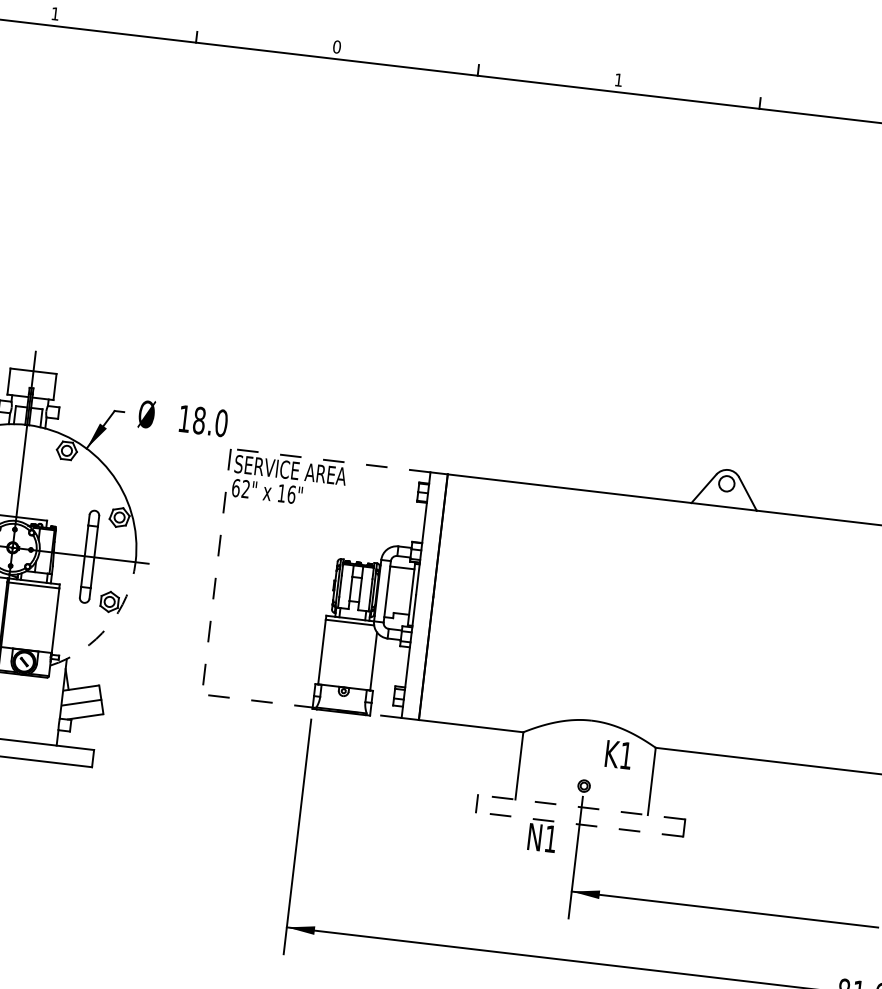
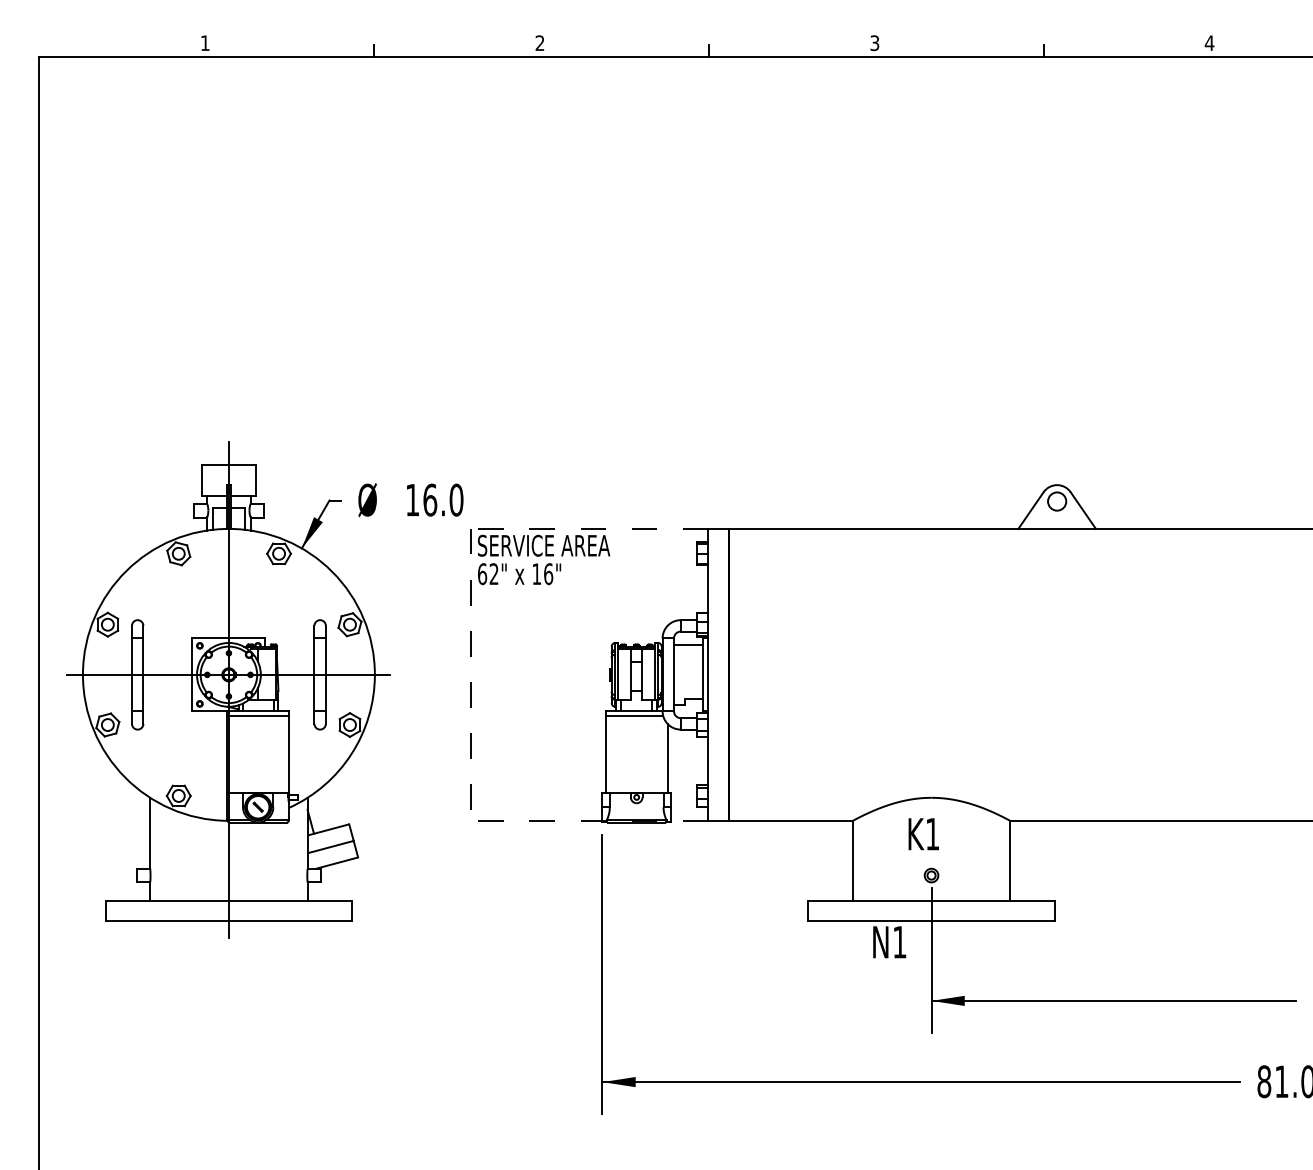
text: (336, 47) -> (539, 43), 0 -> 2
text: (618, 80) -> (874, 43), 1 -> 3
text: (199, 420) -> (430, 499), 18.0 -> 16.0
arc: (108, 626) -> (351, 754), dashed -> solid
text: (618, 755) -> (923, 834), moved
line: (581, 807) -> (931, 900), dashed -> solid
line: (579, 824) -> (931, 921), dashed -> solid

